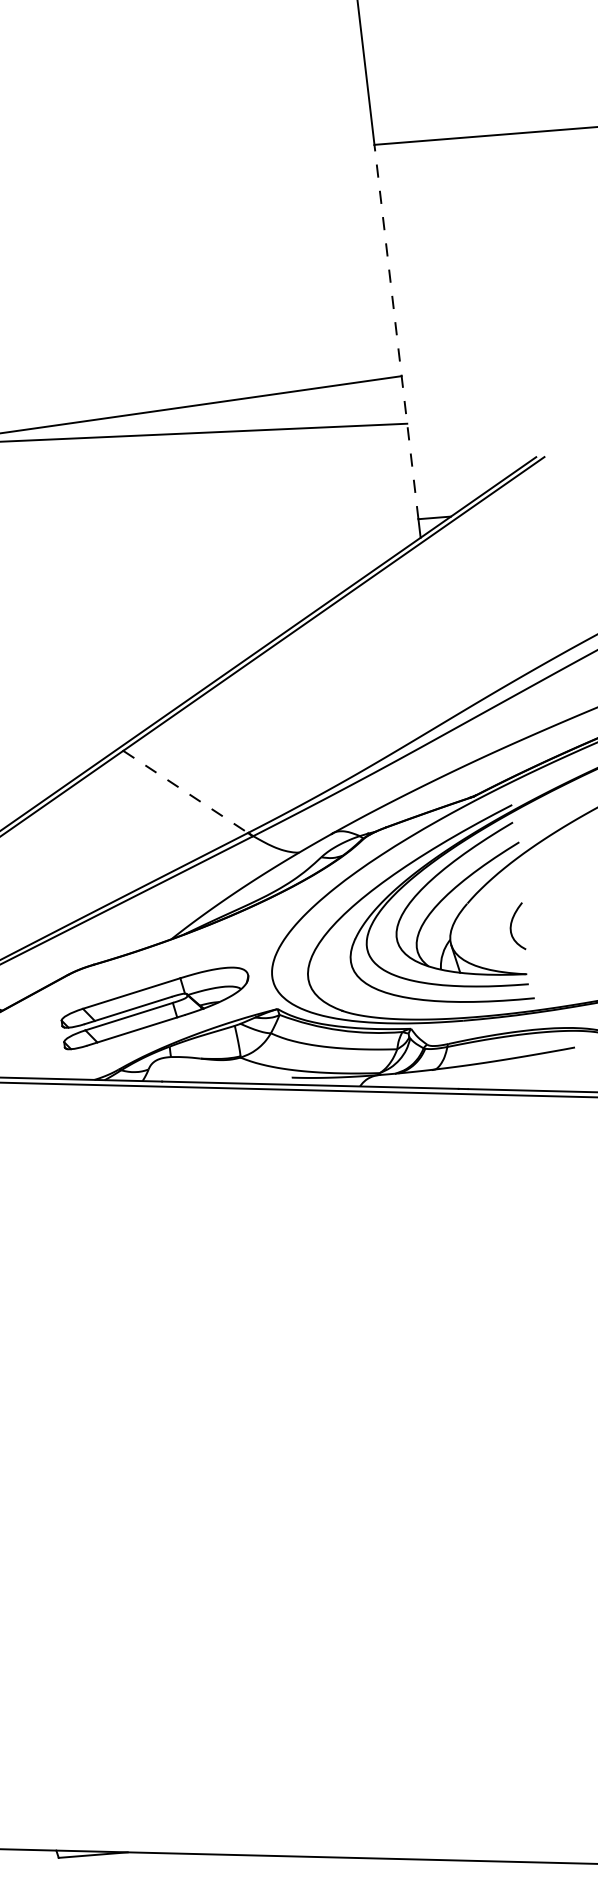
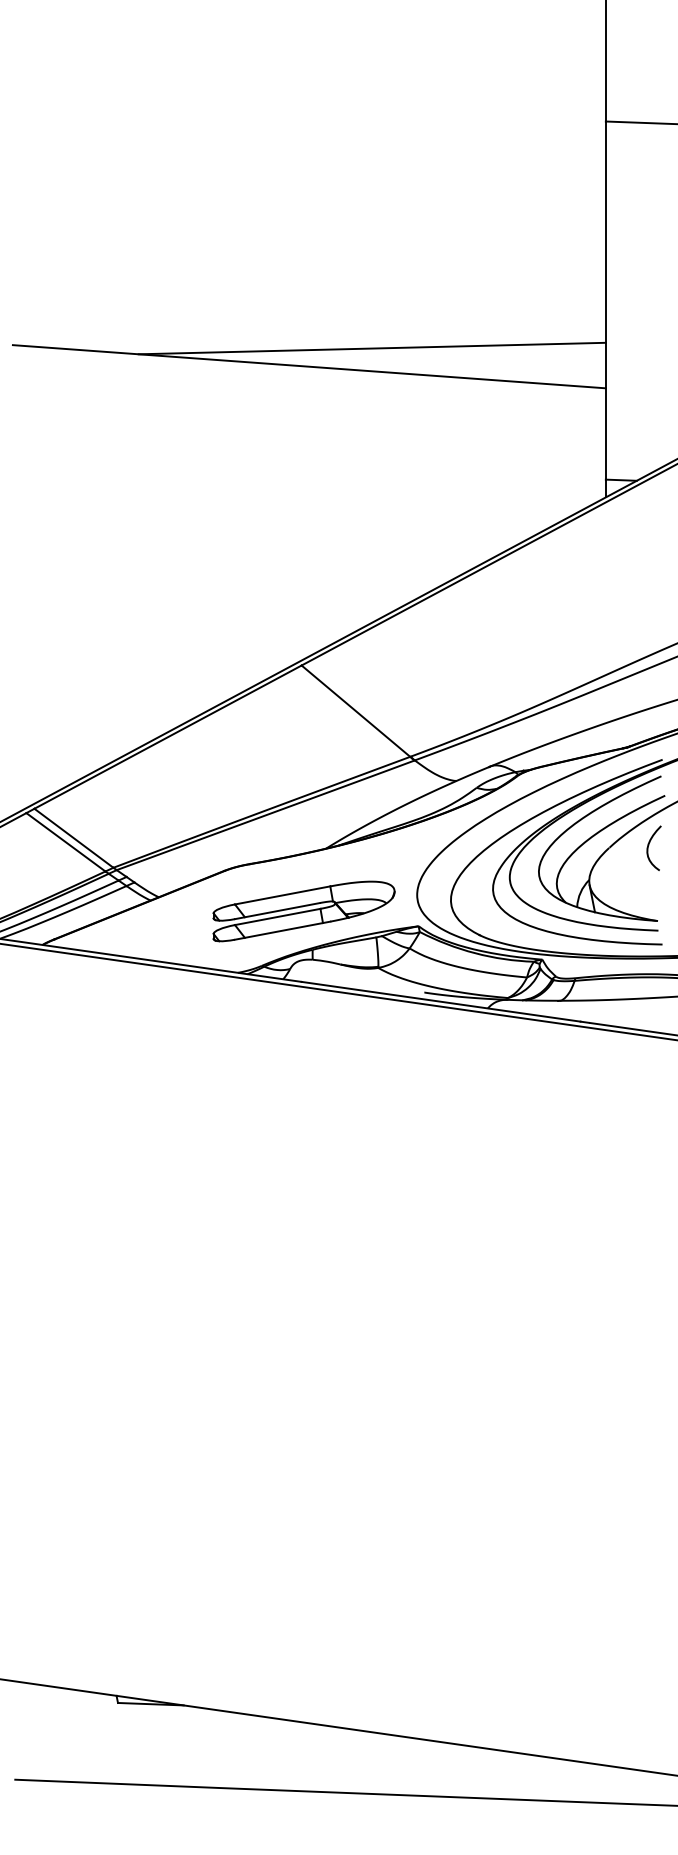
line: (396, 331) -> (605, 300), dashed -> solid
line: (185, 792) -> (355, 711), dashed -> solid
curve: (512, 924) -> (649, 845), moved

